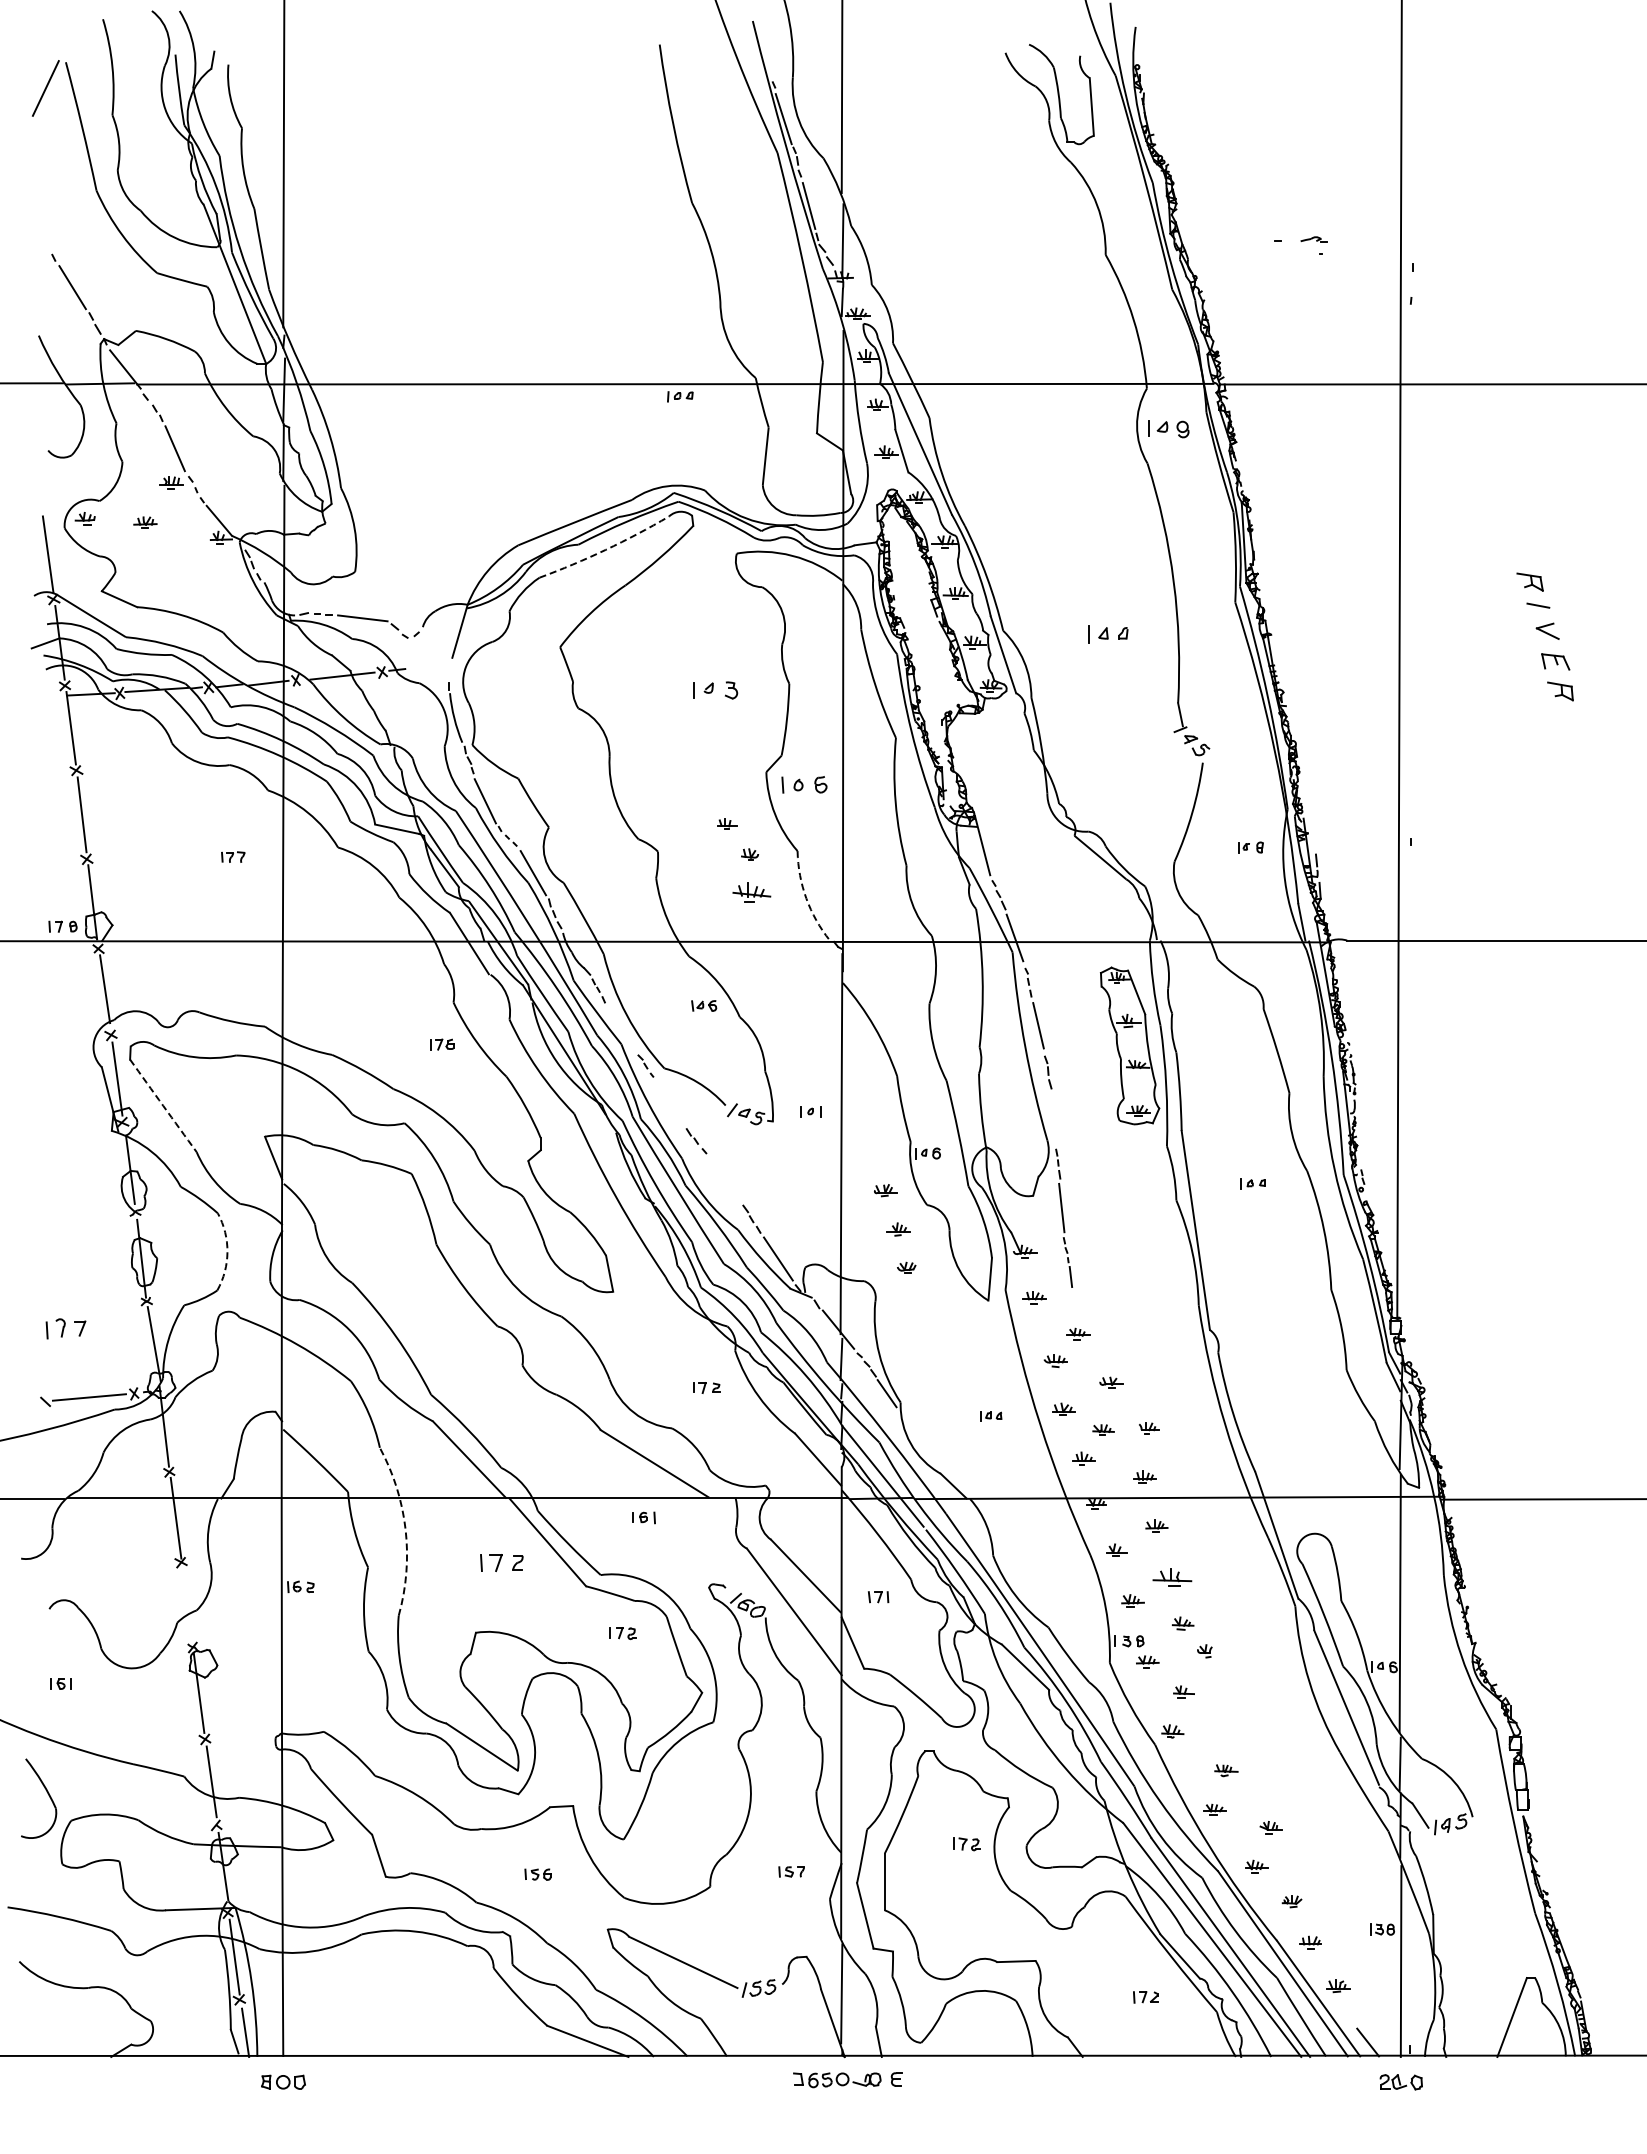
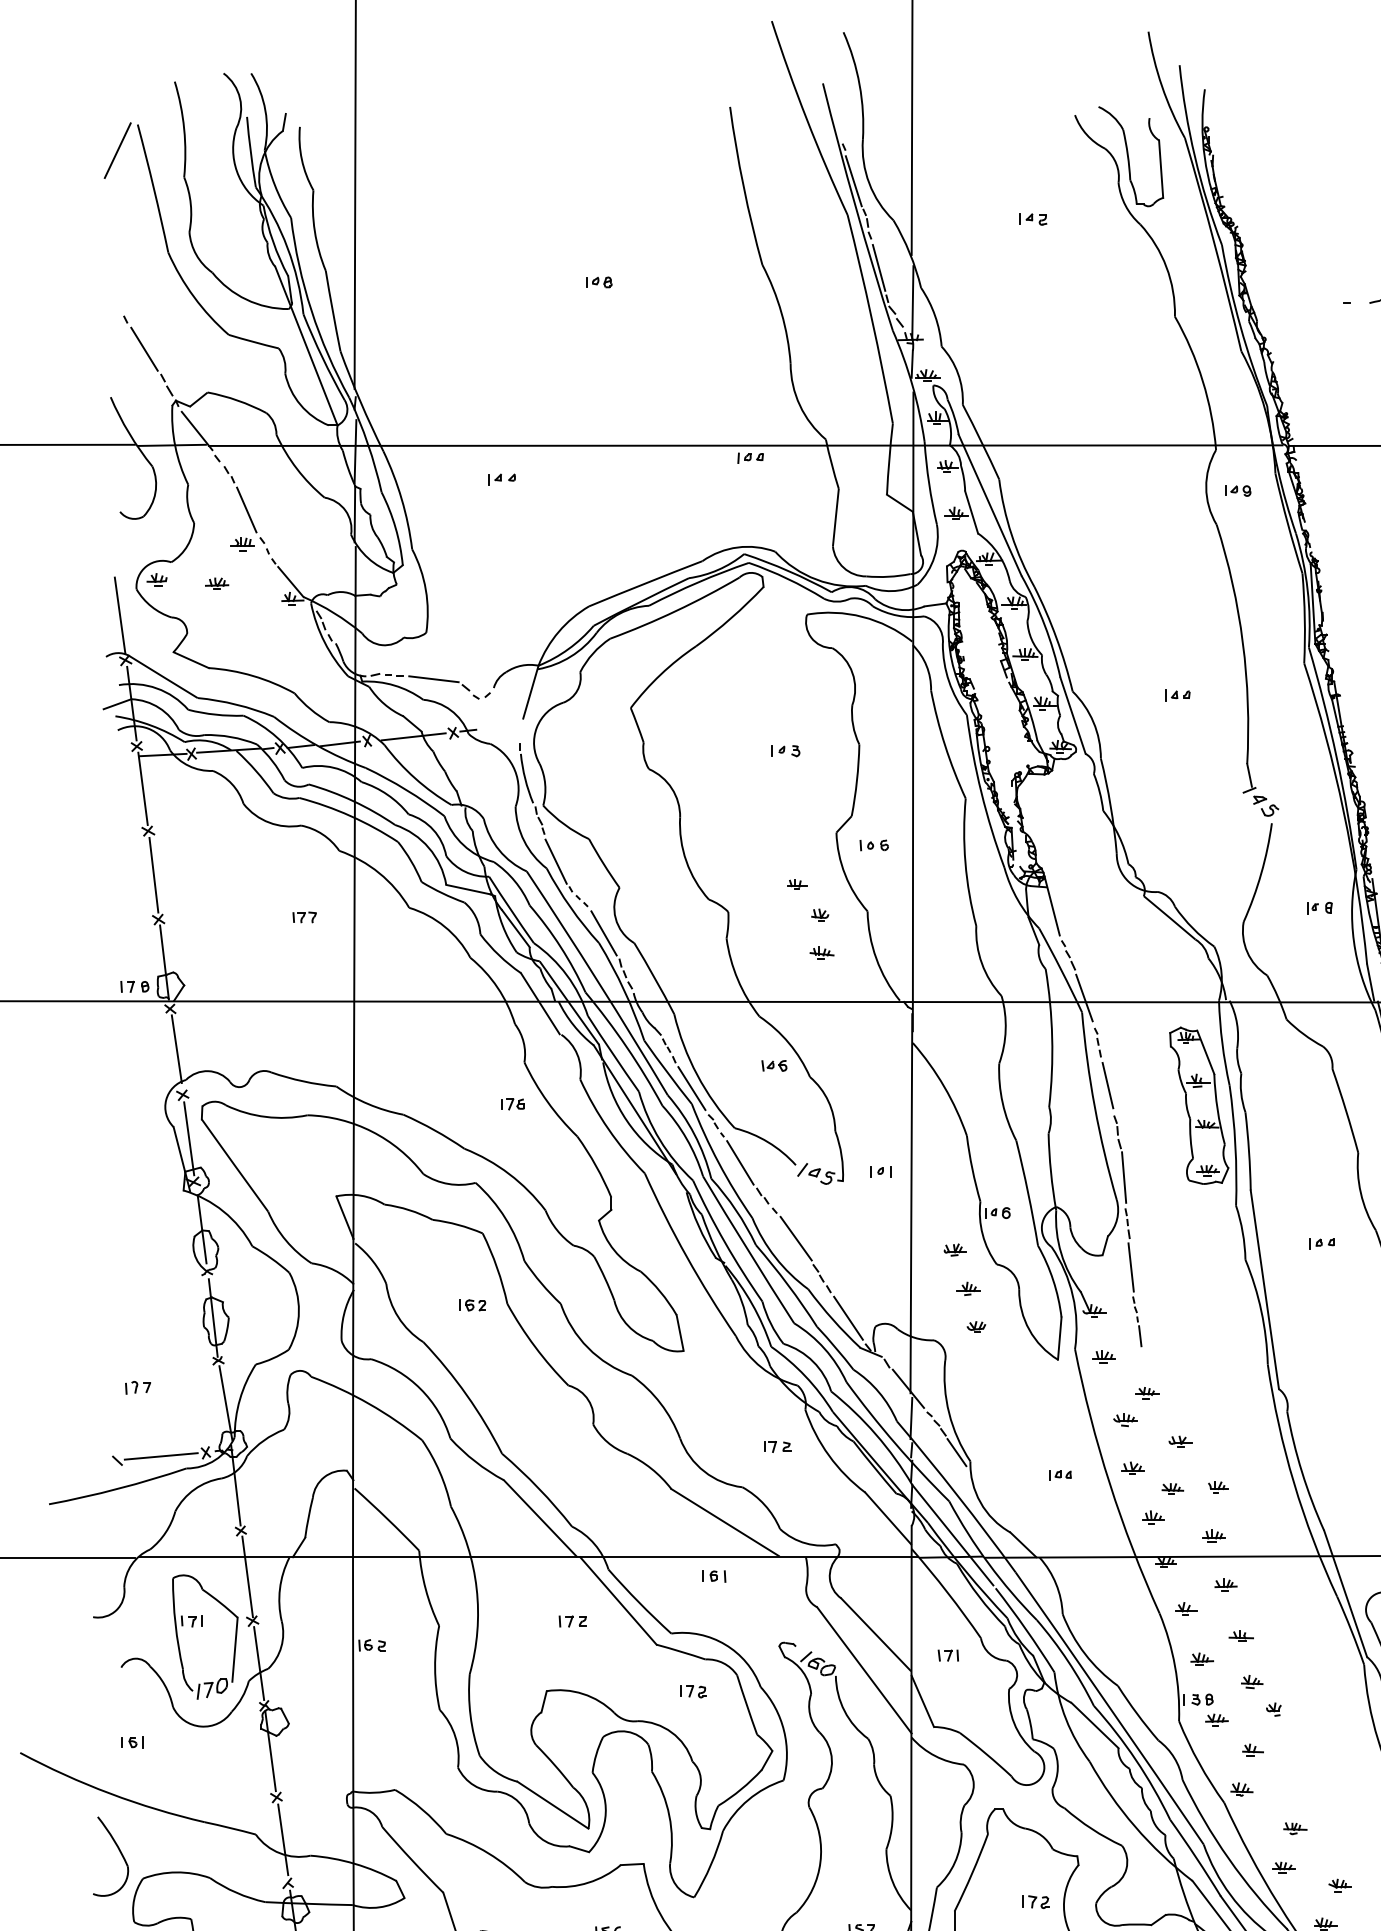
part: (963, 157) -> (1033, 219), added
part: (528, 220) -> (599, 282), added
part: (430, 417) -> (501, 478), added
part: (1169, 429) -> (1238, 490), size x0.62
arc: (605, 549) -> (676, 610), dashed -> solid
part: (1108, 634) -> (1177, 695), size x0.62
part: (715, 690) -> (785, 751), size x0.62
part: (803, 784) -> (873, 844), size x0.62
part: (751, 892) -> (821, 952), size x0.62
arc: (806, 898) -> (876, 958), dashed -> solid
line: (620, 1028) -> (690, 1088), added
line: (669, 1103) -> (739, 1163), added
arc: (163, 1105) -> (235, 1165), dashed -> solid
line: (1054, 1117) -> (1123, 1177), added
line: (725, 1179) -> (795, 1238), added
part: (401, 1246) -> (472, 1305), added
arc: (227, 1252) -> (298, 1311), dashed -> solid
part: (66, 1328) -> (138, 1387), size x0.62
arc: (405, 1529) -> (476, 1588), dashed -> solid
part: (501, 1562) -> (572, 1621), size x0.62
part: (131, 1567) -> (203, 1626), added
part: (1171, 1577) -> (1240, 1635), size x0.62
line: (187, 1604) -> (259, 1662), added

